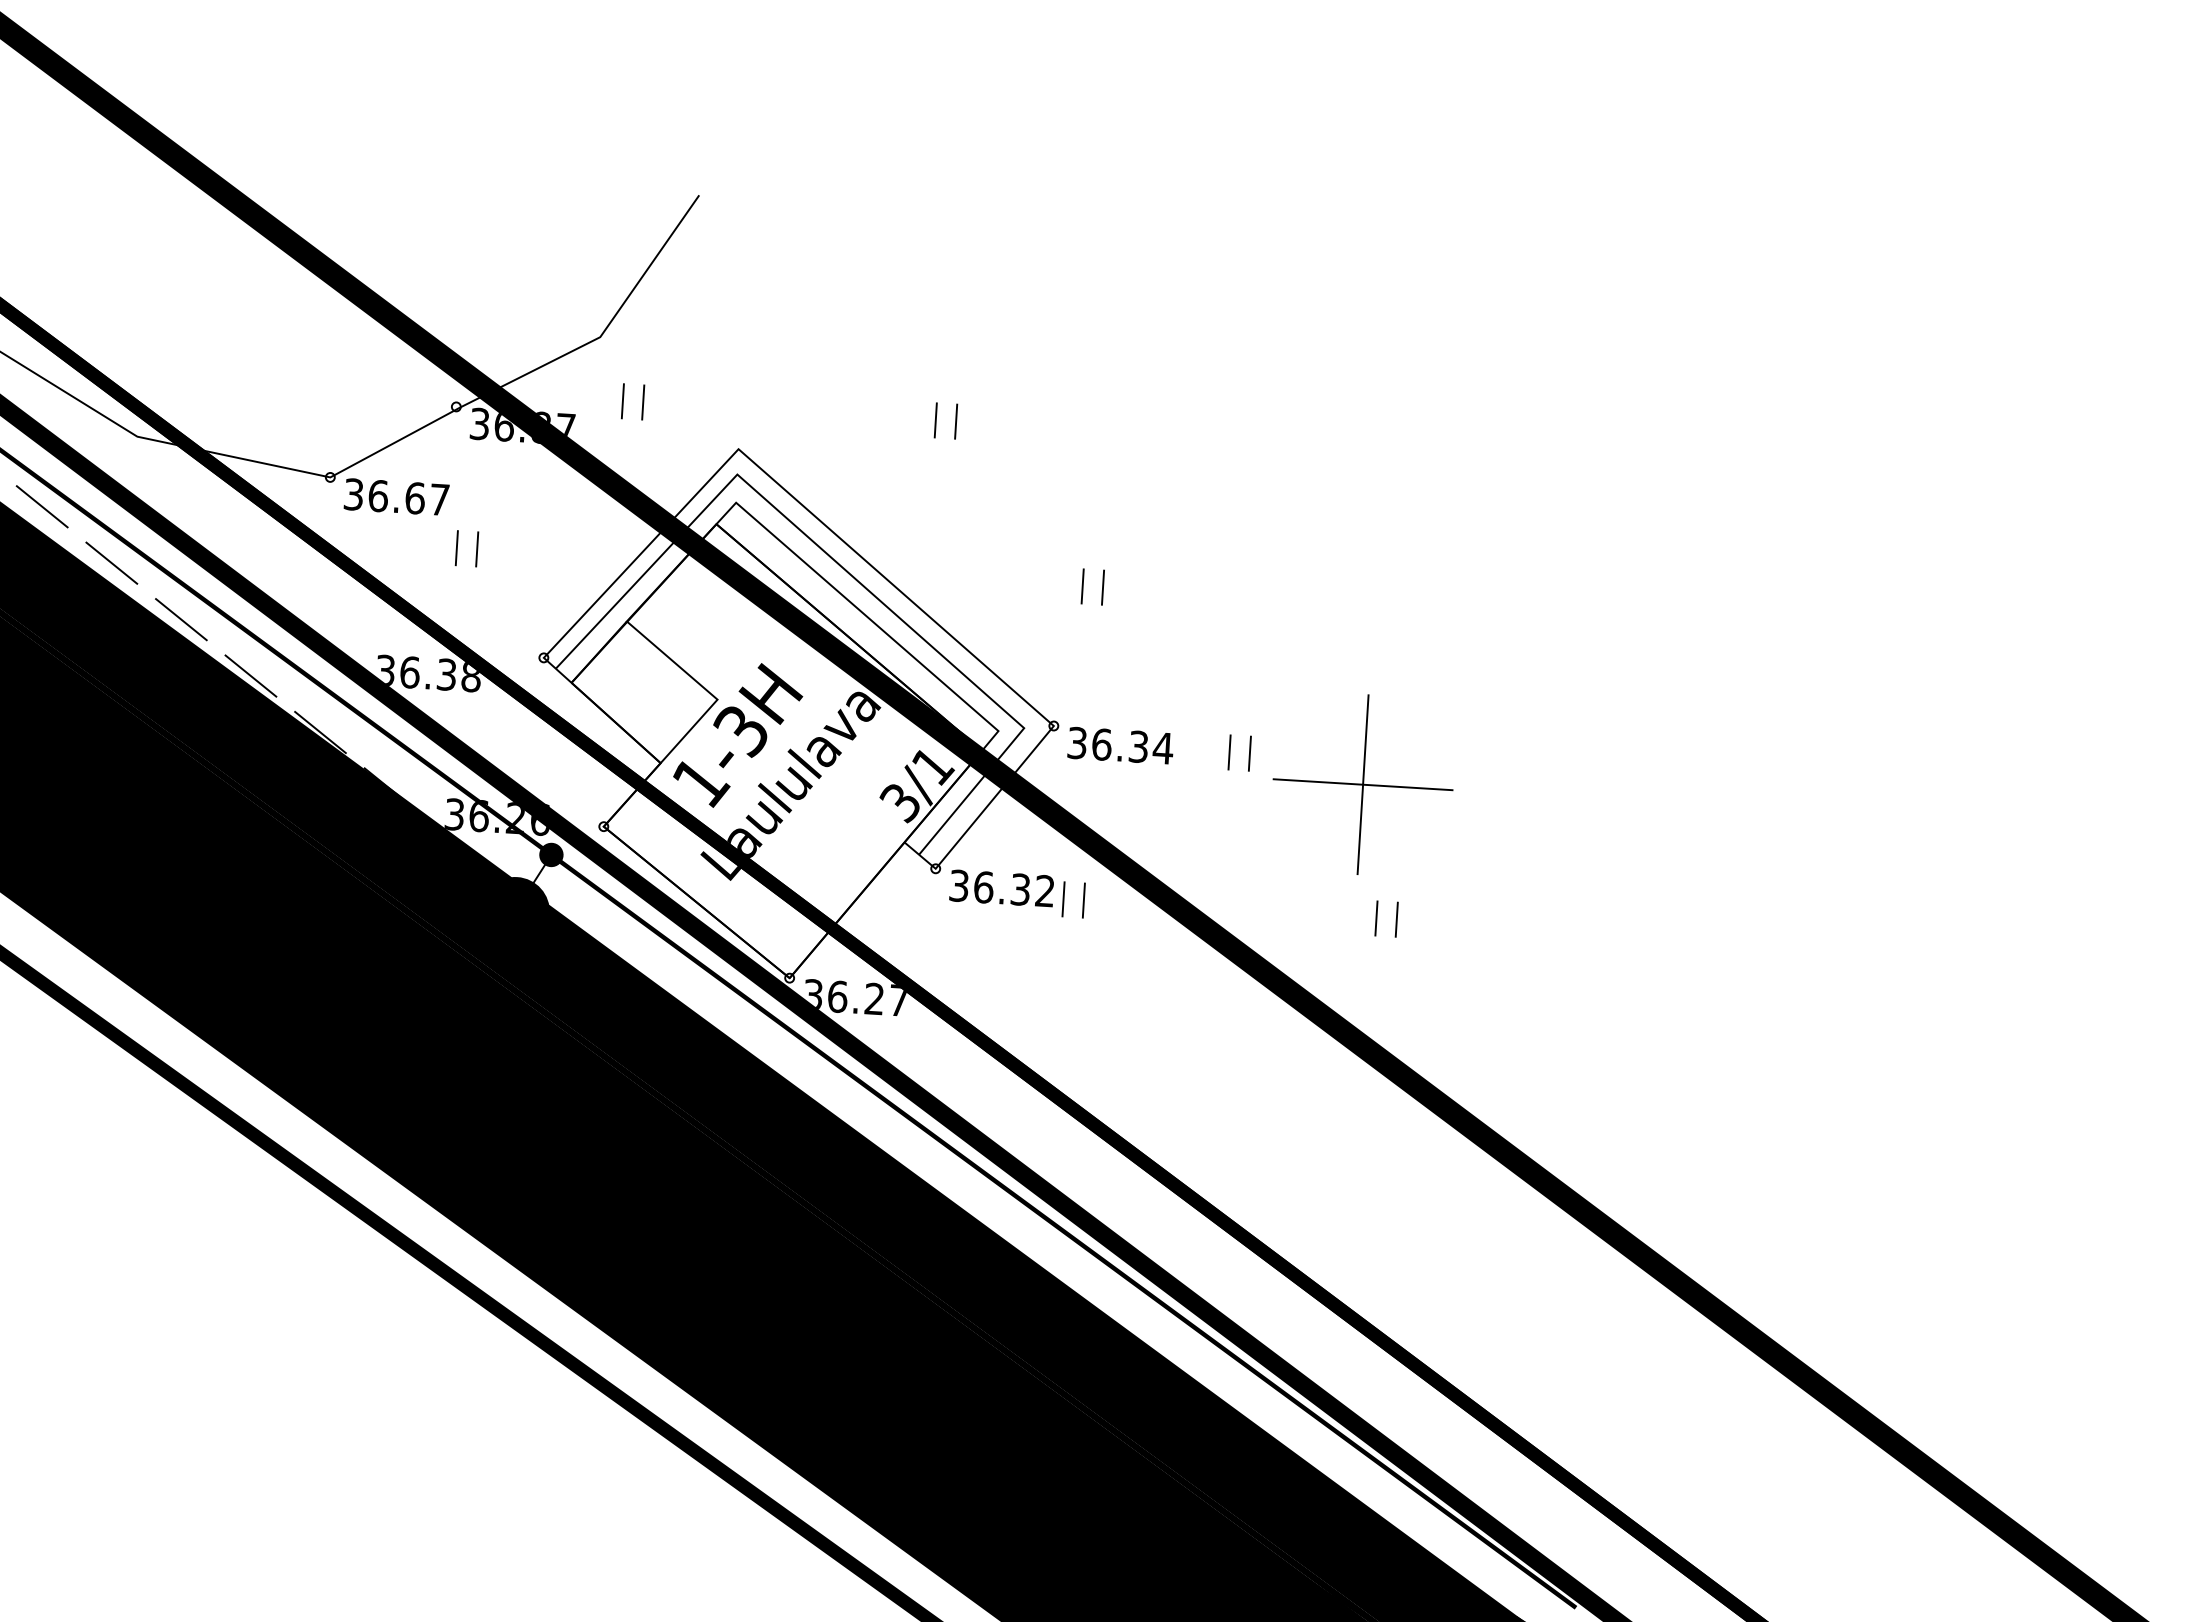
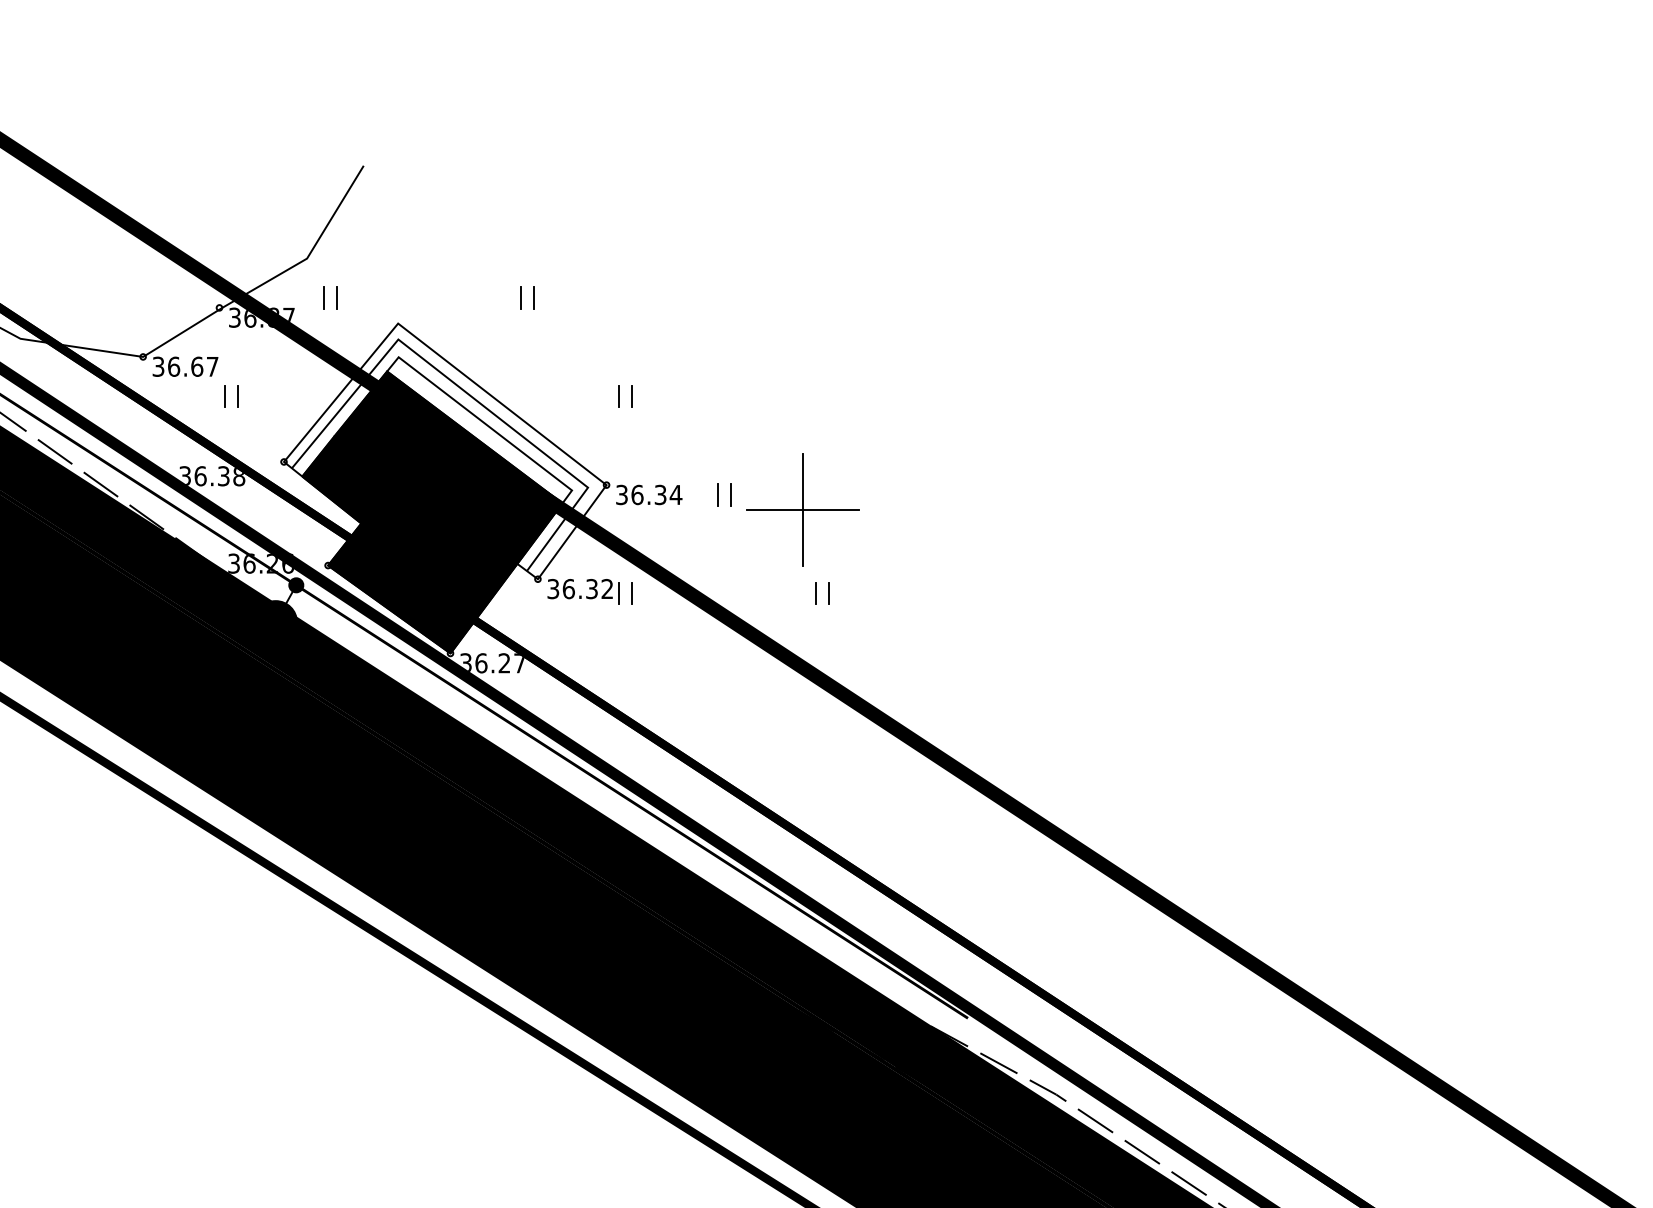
fill: (774, 752) -> (432, 512), added

